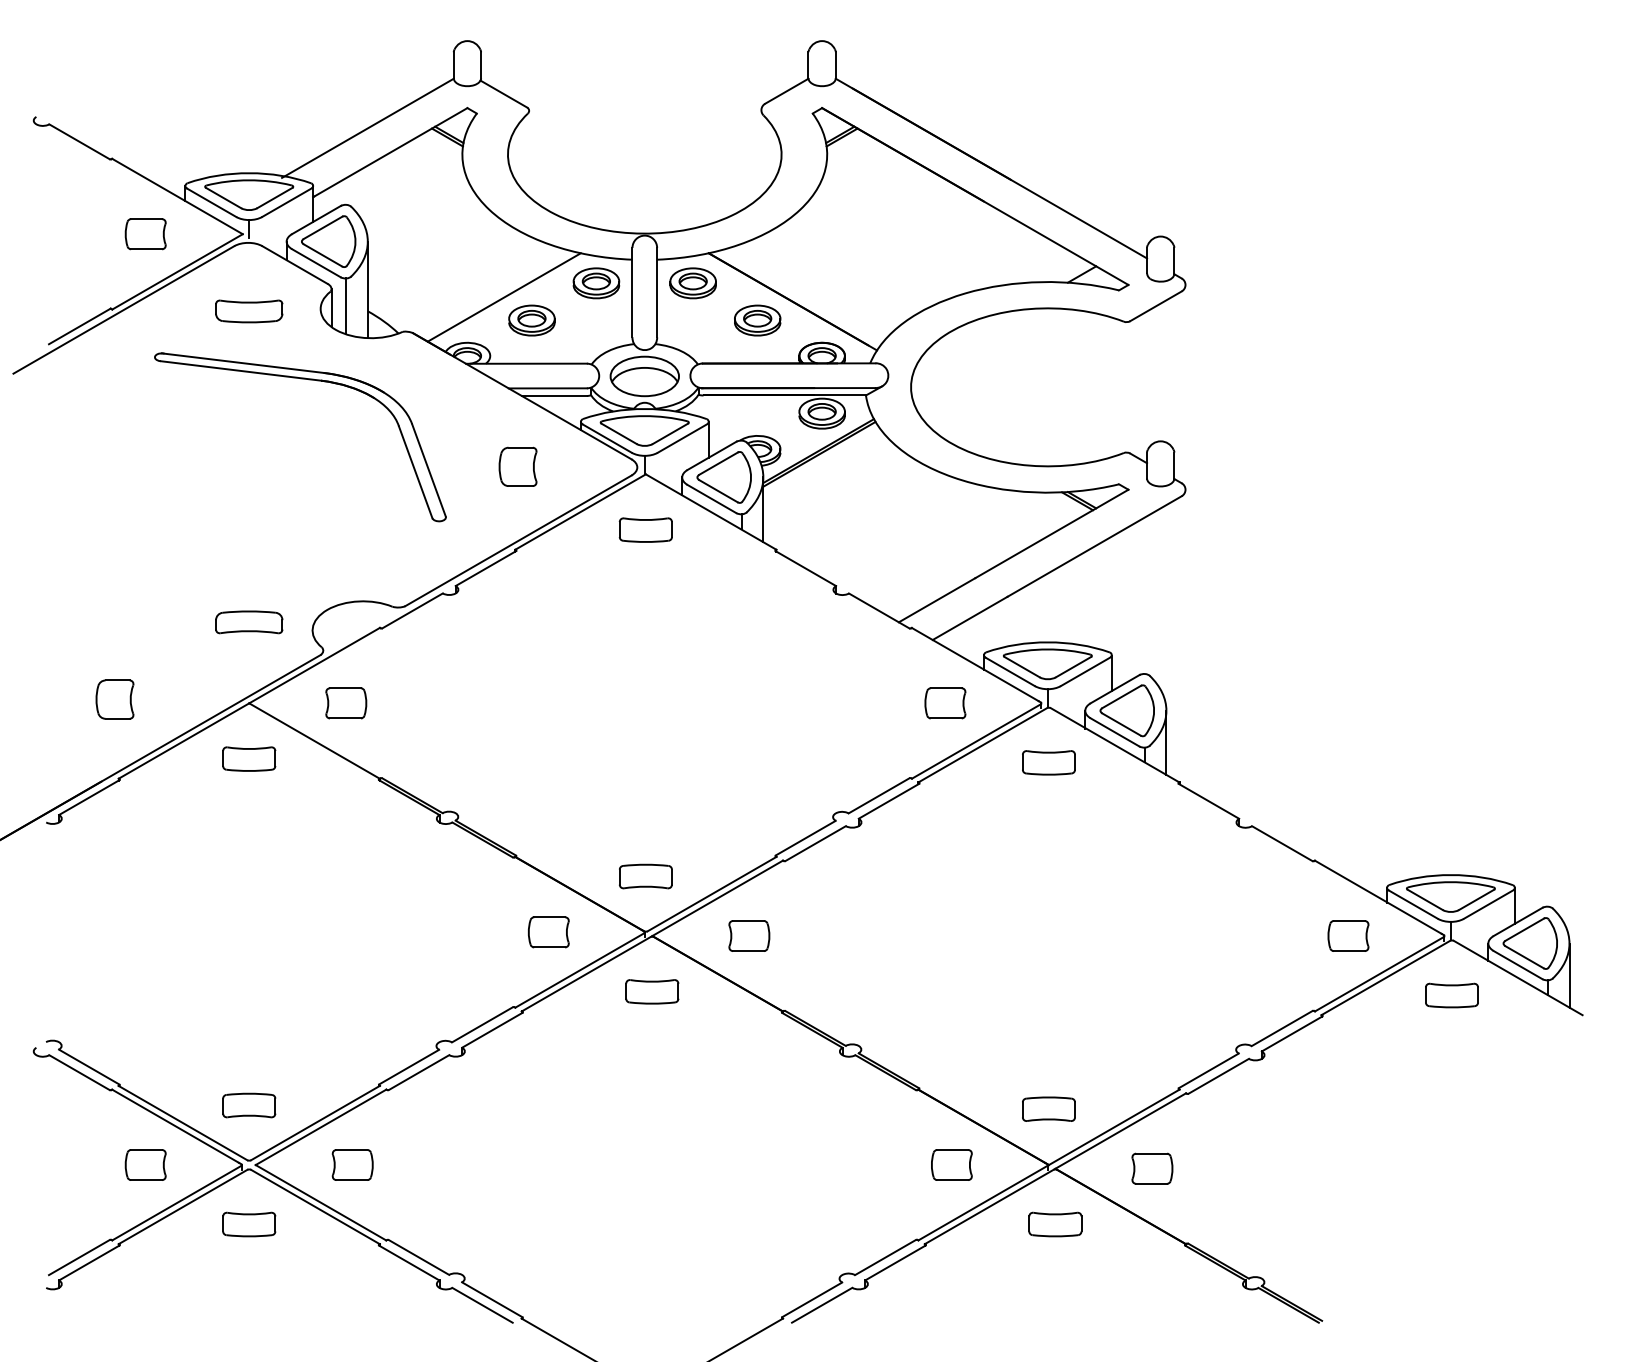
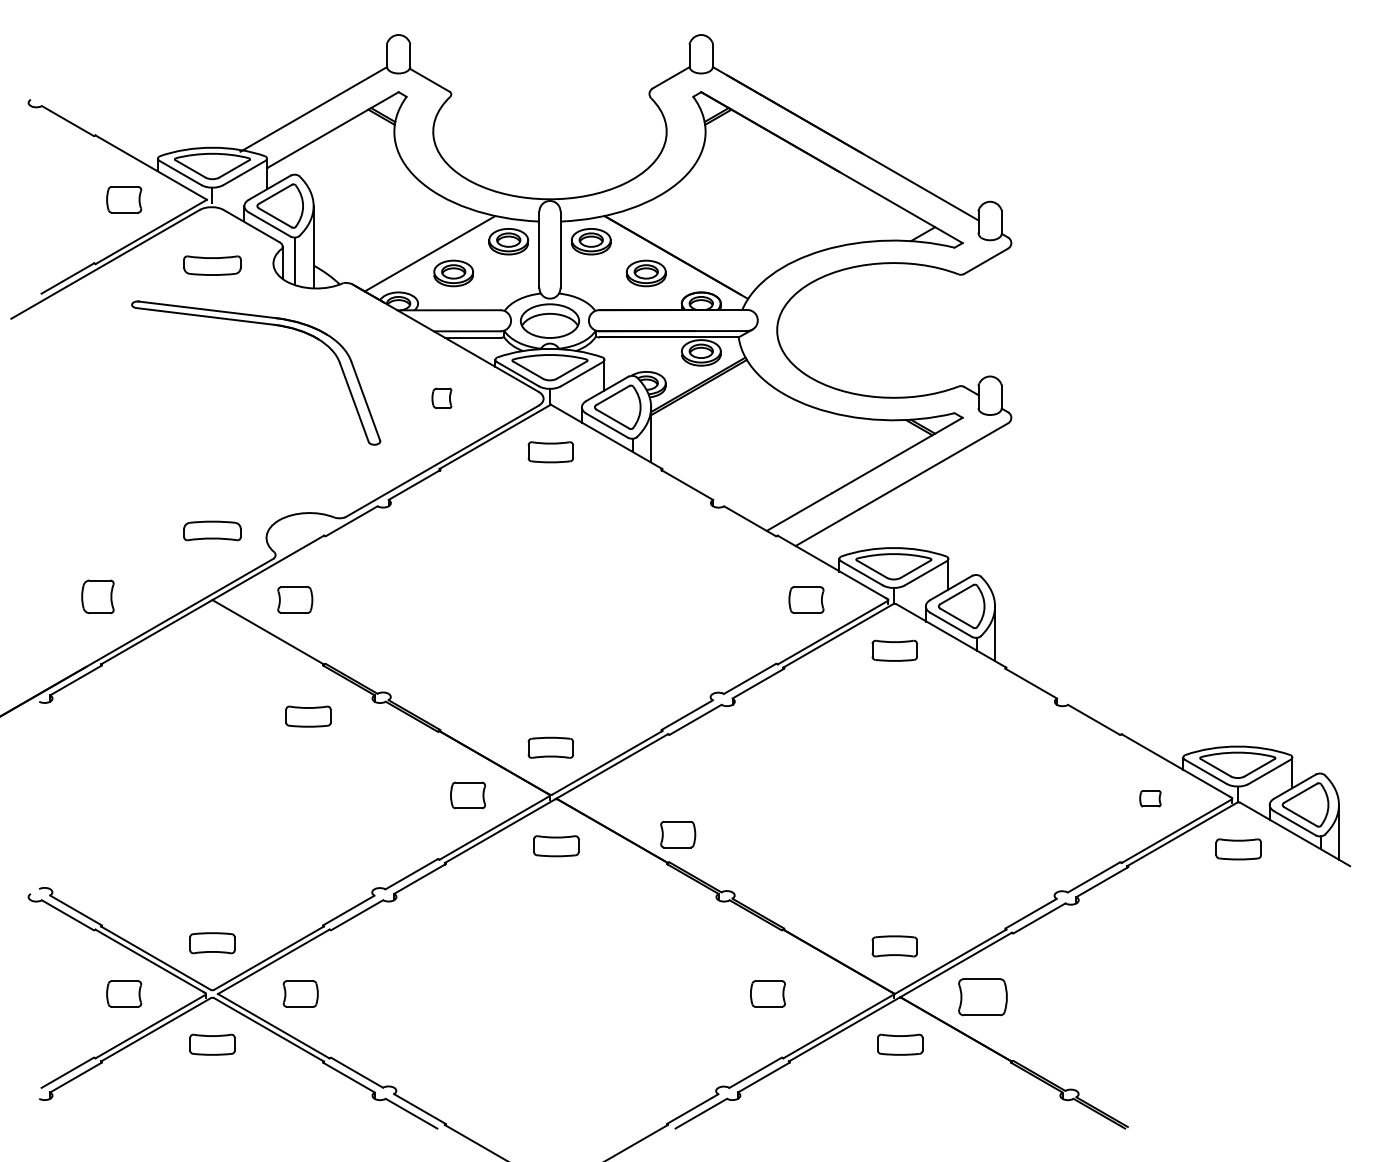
part: (517, 467) -> (441, 398), size x0.6
part: (249, 758) -> (308, 716), moved
part: (749, 935) -> (678, 834), moved
part: (1348, 935) -> (1150, 798), size x0.6
part: (951, 1164) -> (767, 993), moved
part: (1152, 1167) -> (983, 996), size x1.4

